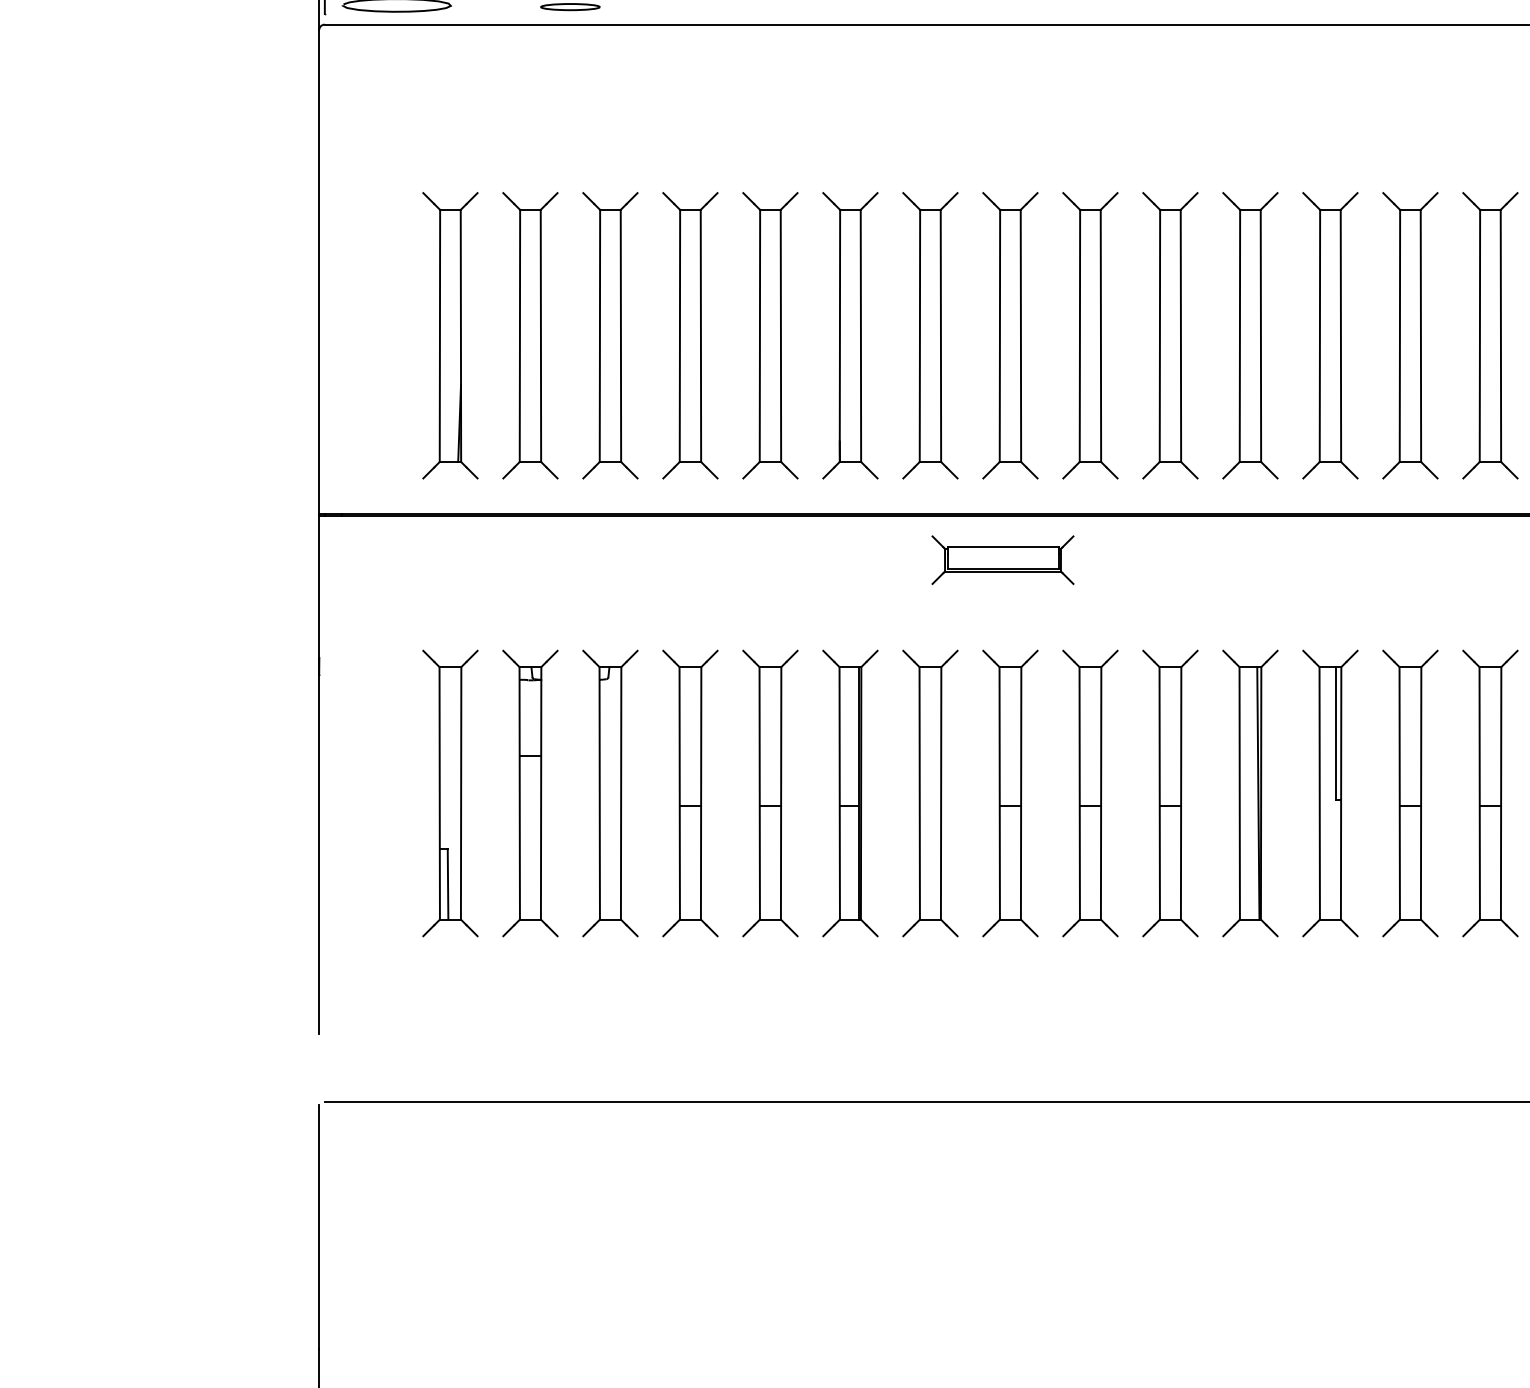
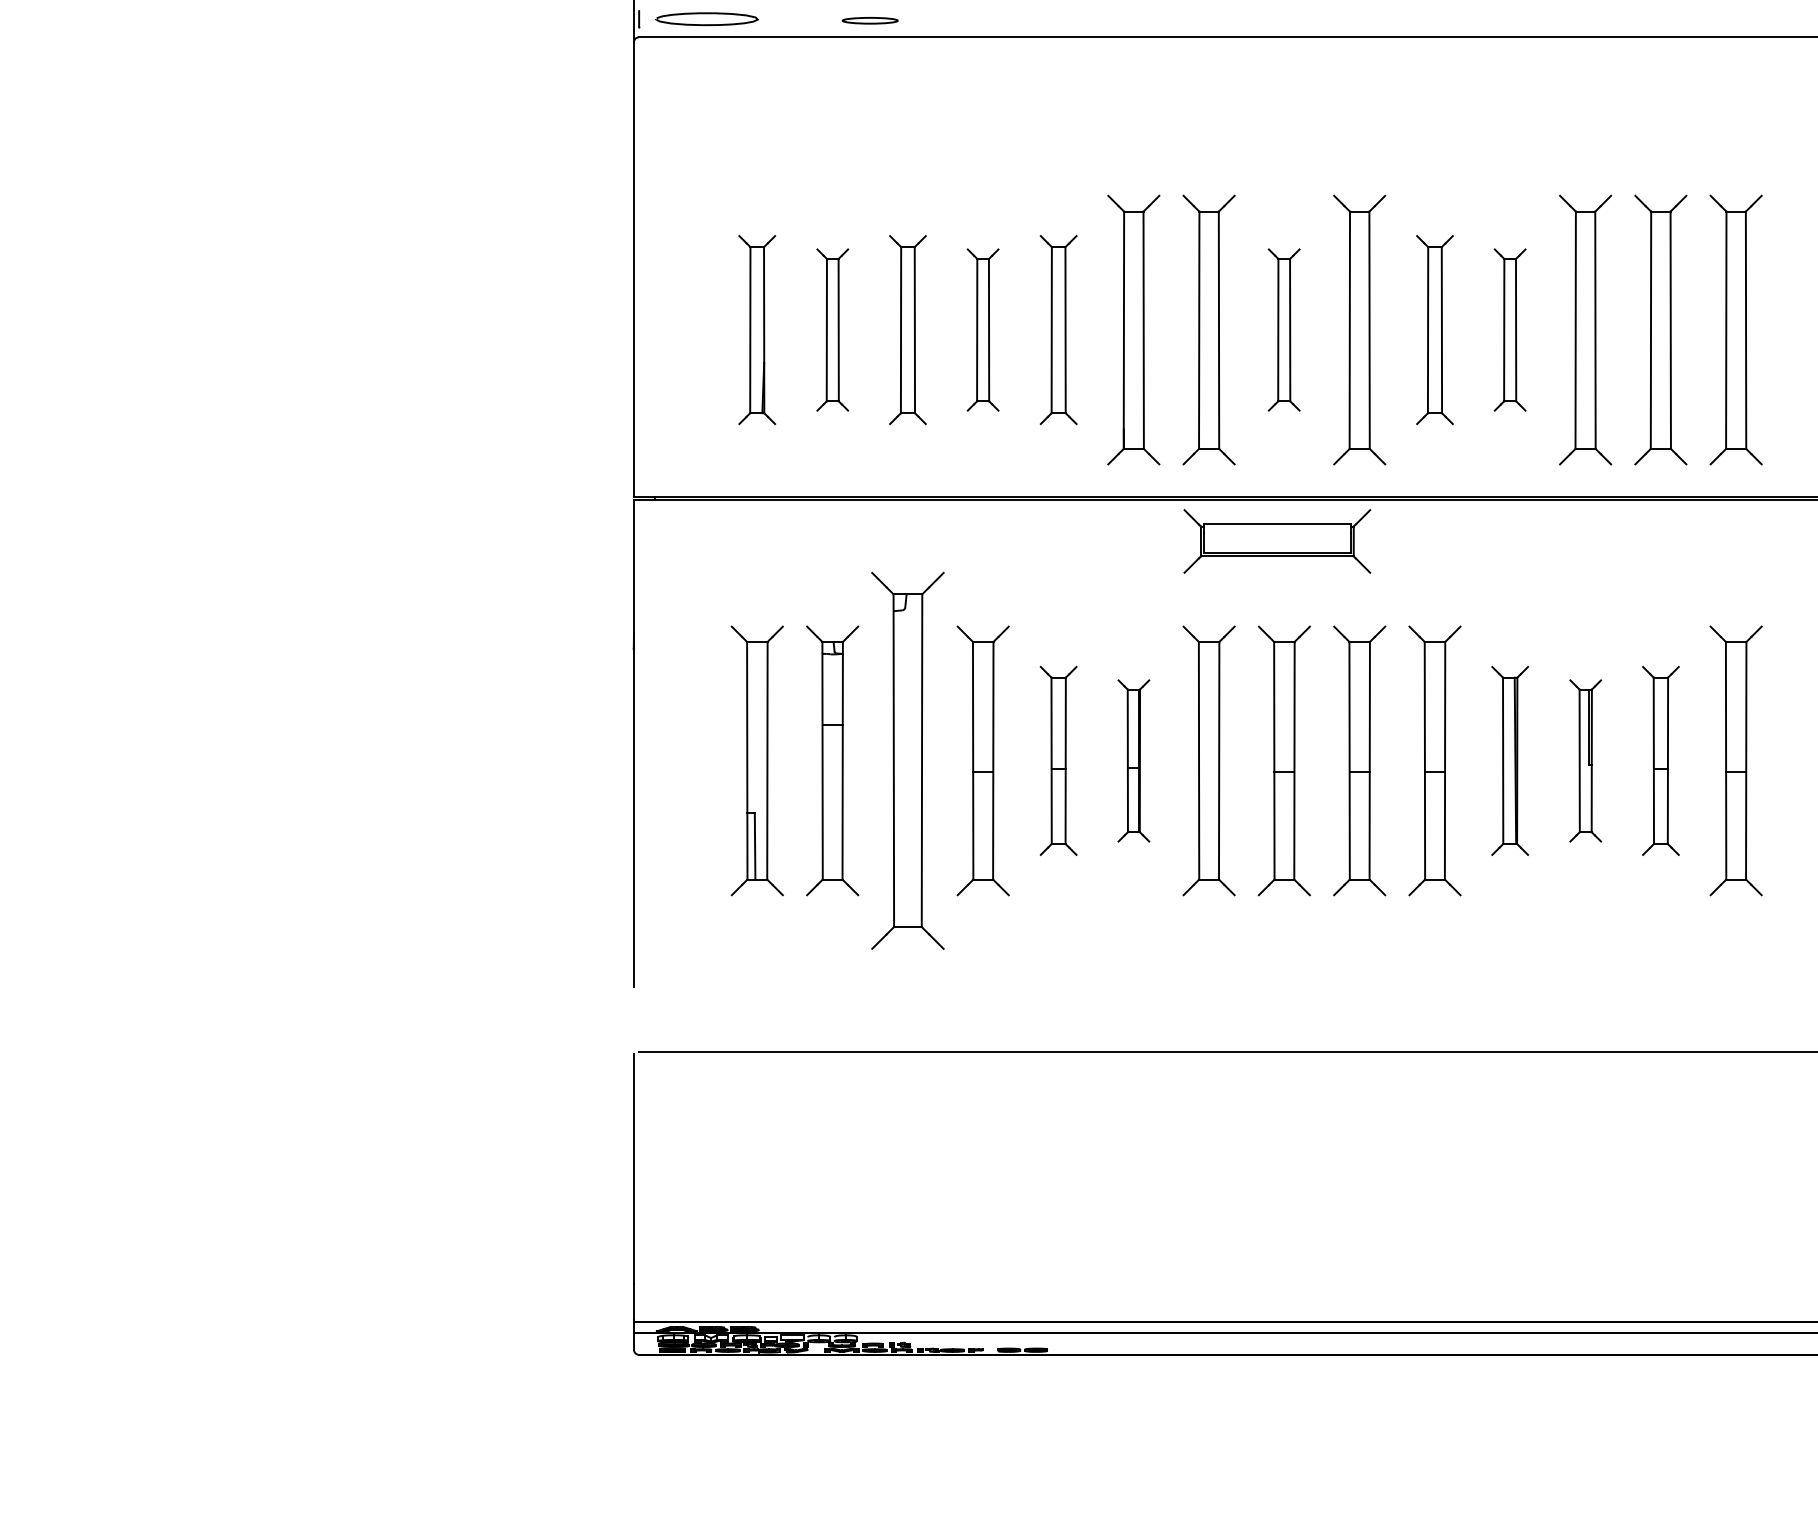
part: (449, 335) -> (756, 329), size x0.7
part: (530, 335) -> (832, 329), size x0.6
part: (609, 335) -> (907, 329), size x0.7
part: (689, 335) -> (982, 329), size x0.6
part: (770, 335) -> (1058, 329), size x0.7
part: (1009, 335) -> (1283, 329), size x0.6
part: (1169, 335) -> (1434, 329), size x0.7
part: (1249, 335) -> (1509, 329), size x0.6
part: (1003, 559) -> (1277, 540), size x1.4
part: (609, 793) -> (907, 760), size x1.4
part: (770, 793) -> (1058, 760), size x0.7
part: (850, 793) -> (1133, 760), size x0.6
part: (1249, 793) -> (1509, 760), size x0.7
part: (1330, 793) -> (1585, 760), size x0.6
part: (1410, 793) -> (1660, 760), size x0.7

